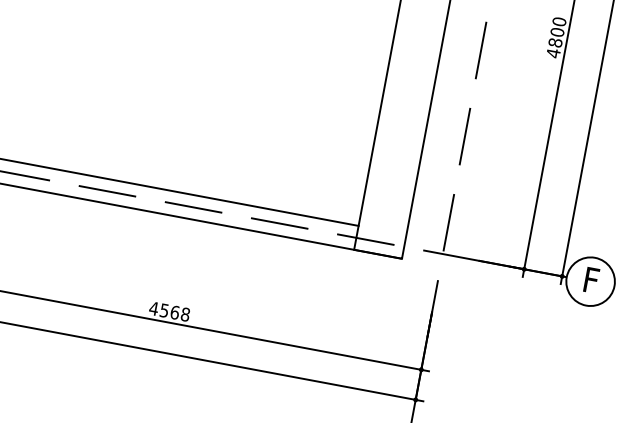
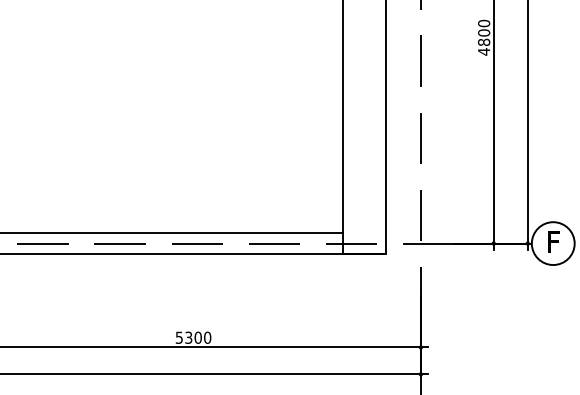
text: (169, 311) -> (193, 337), 4568 -> 5300

